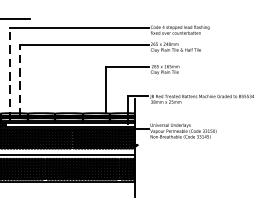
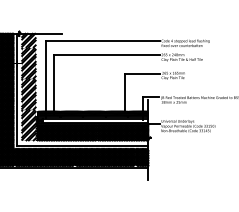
line: (10, 74) -> (46, 79), dashed -> solid
line: (20, 80) -> (54, 84), dashed -> solid

